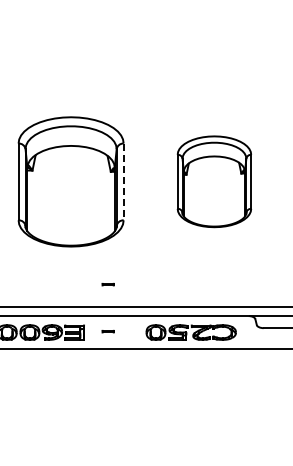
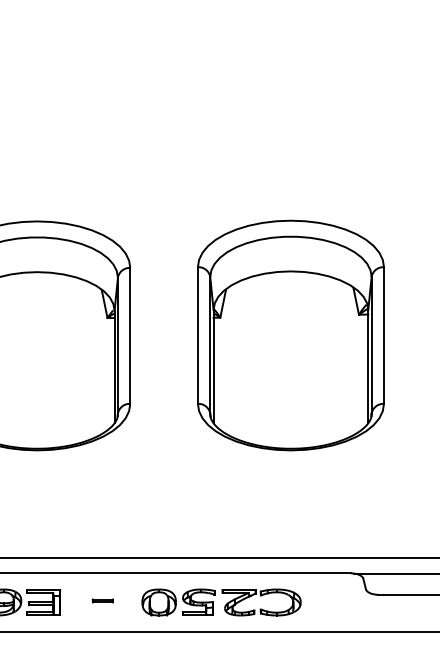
part: (214, 181) -> (291, 335), size x1.43
line: (123, 182) -> (129, 336), dashed -> solid
part: (107, 284) -> (101, 517), removed
part: (190, 332) -> (220, 602), moved

